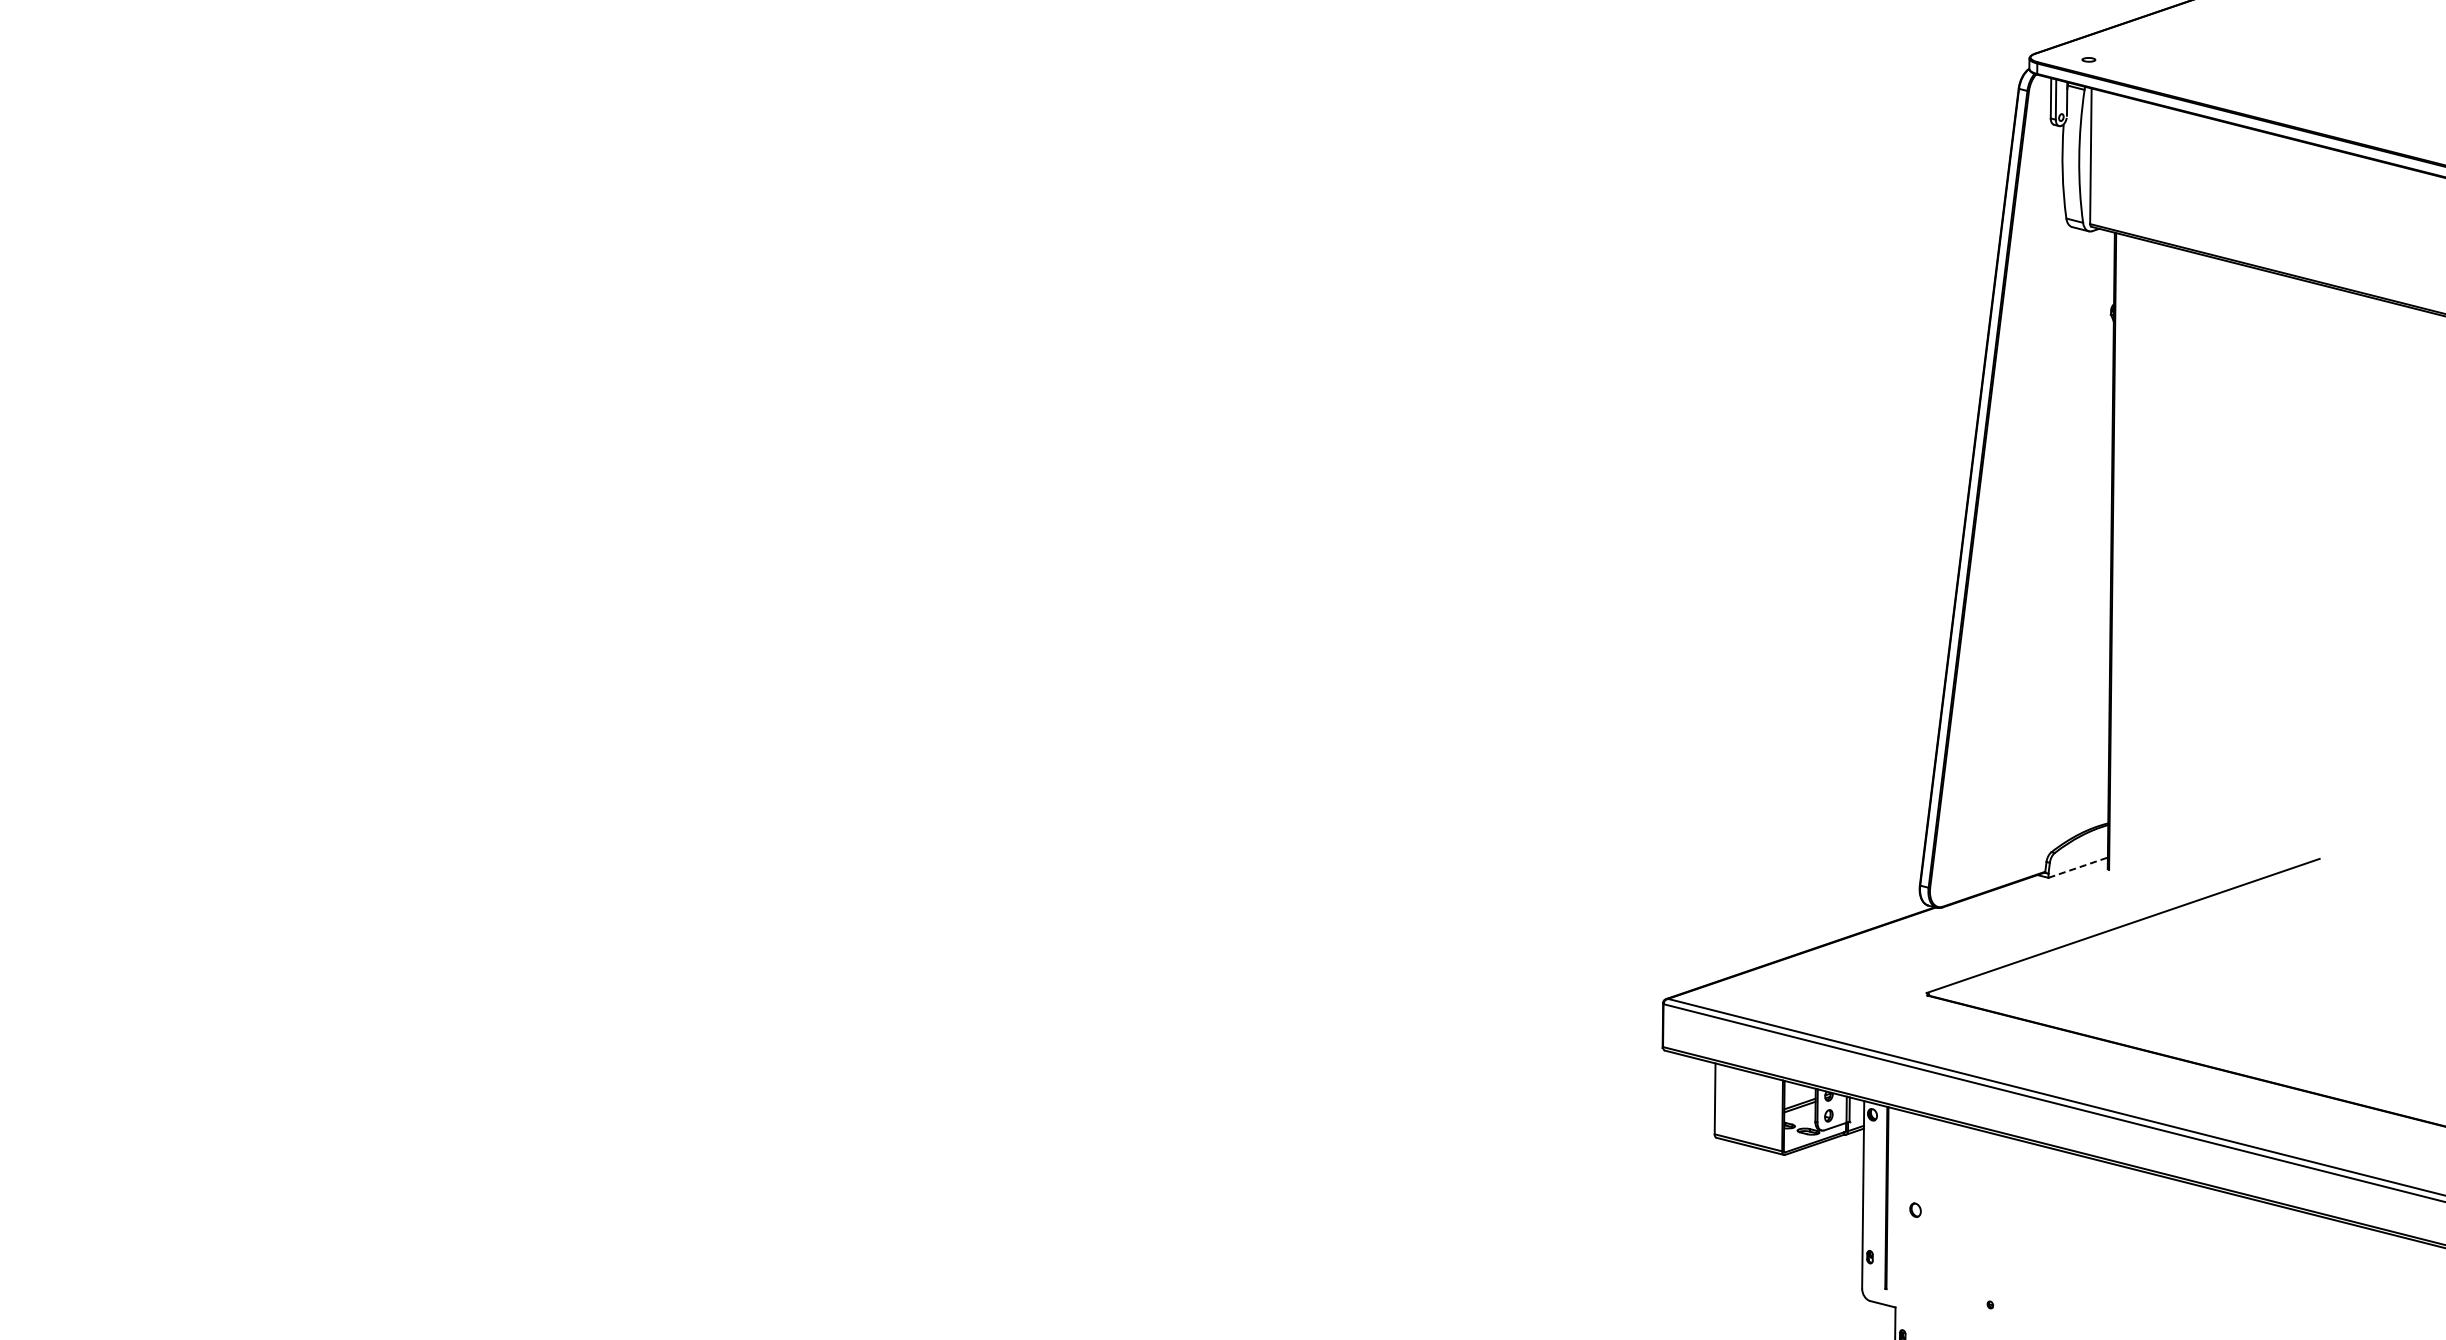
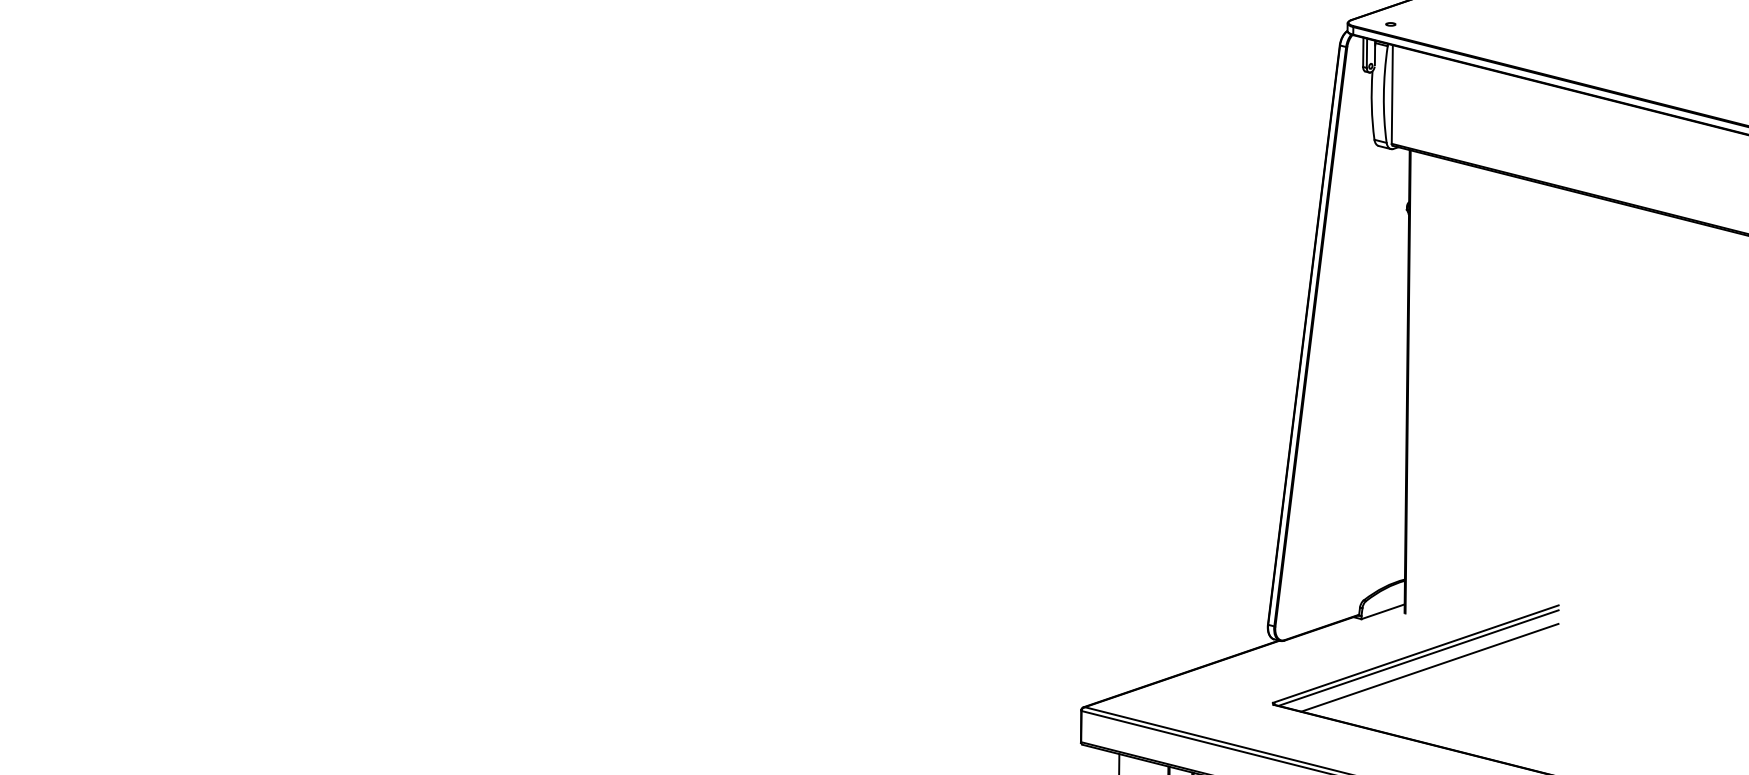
line: (2078, 867) -> (1383, 611), dashed -> solid
line: (2126, 931) -> (1418, 658), added
line: (2142, 944) -> (1429, 667), added

